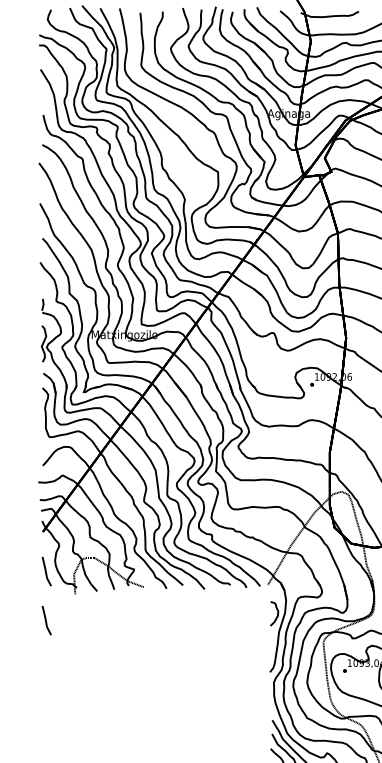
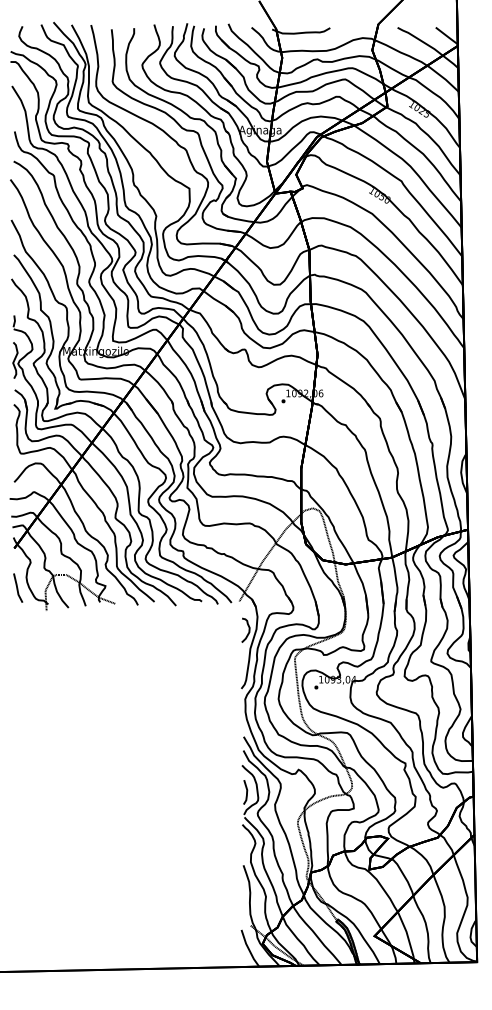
line: (46, 619) -> (17, 636), removed

